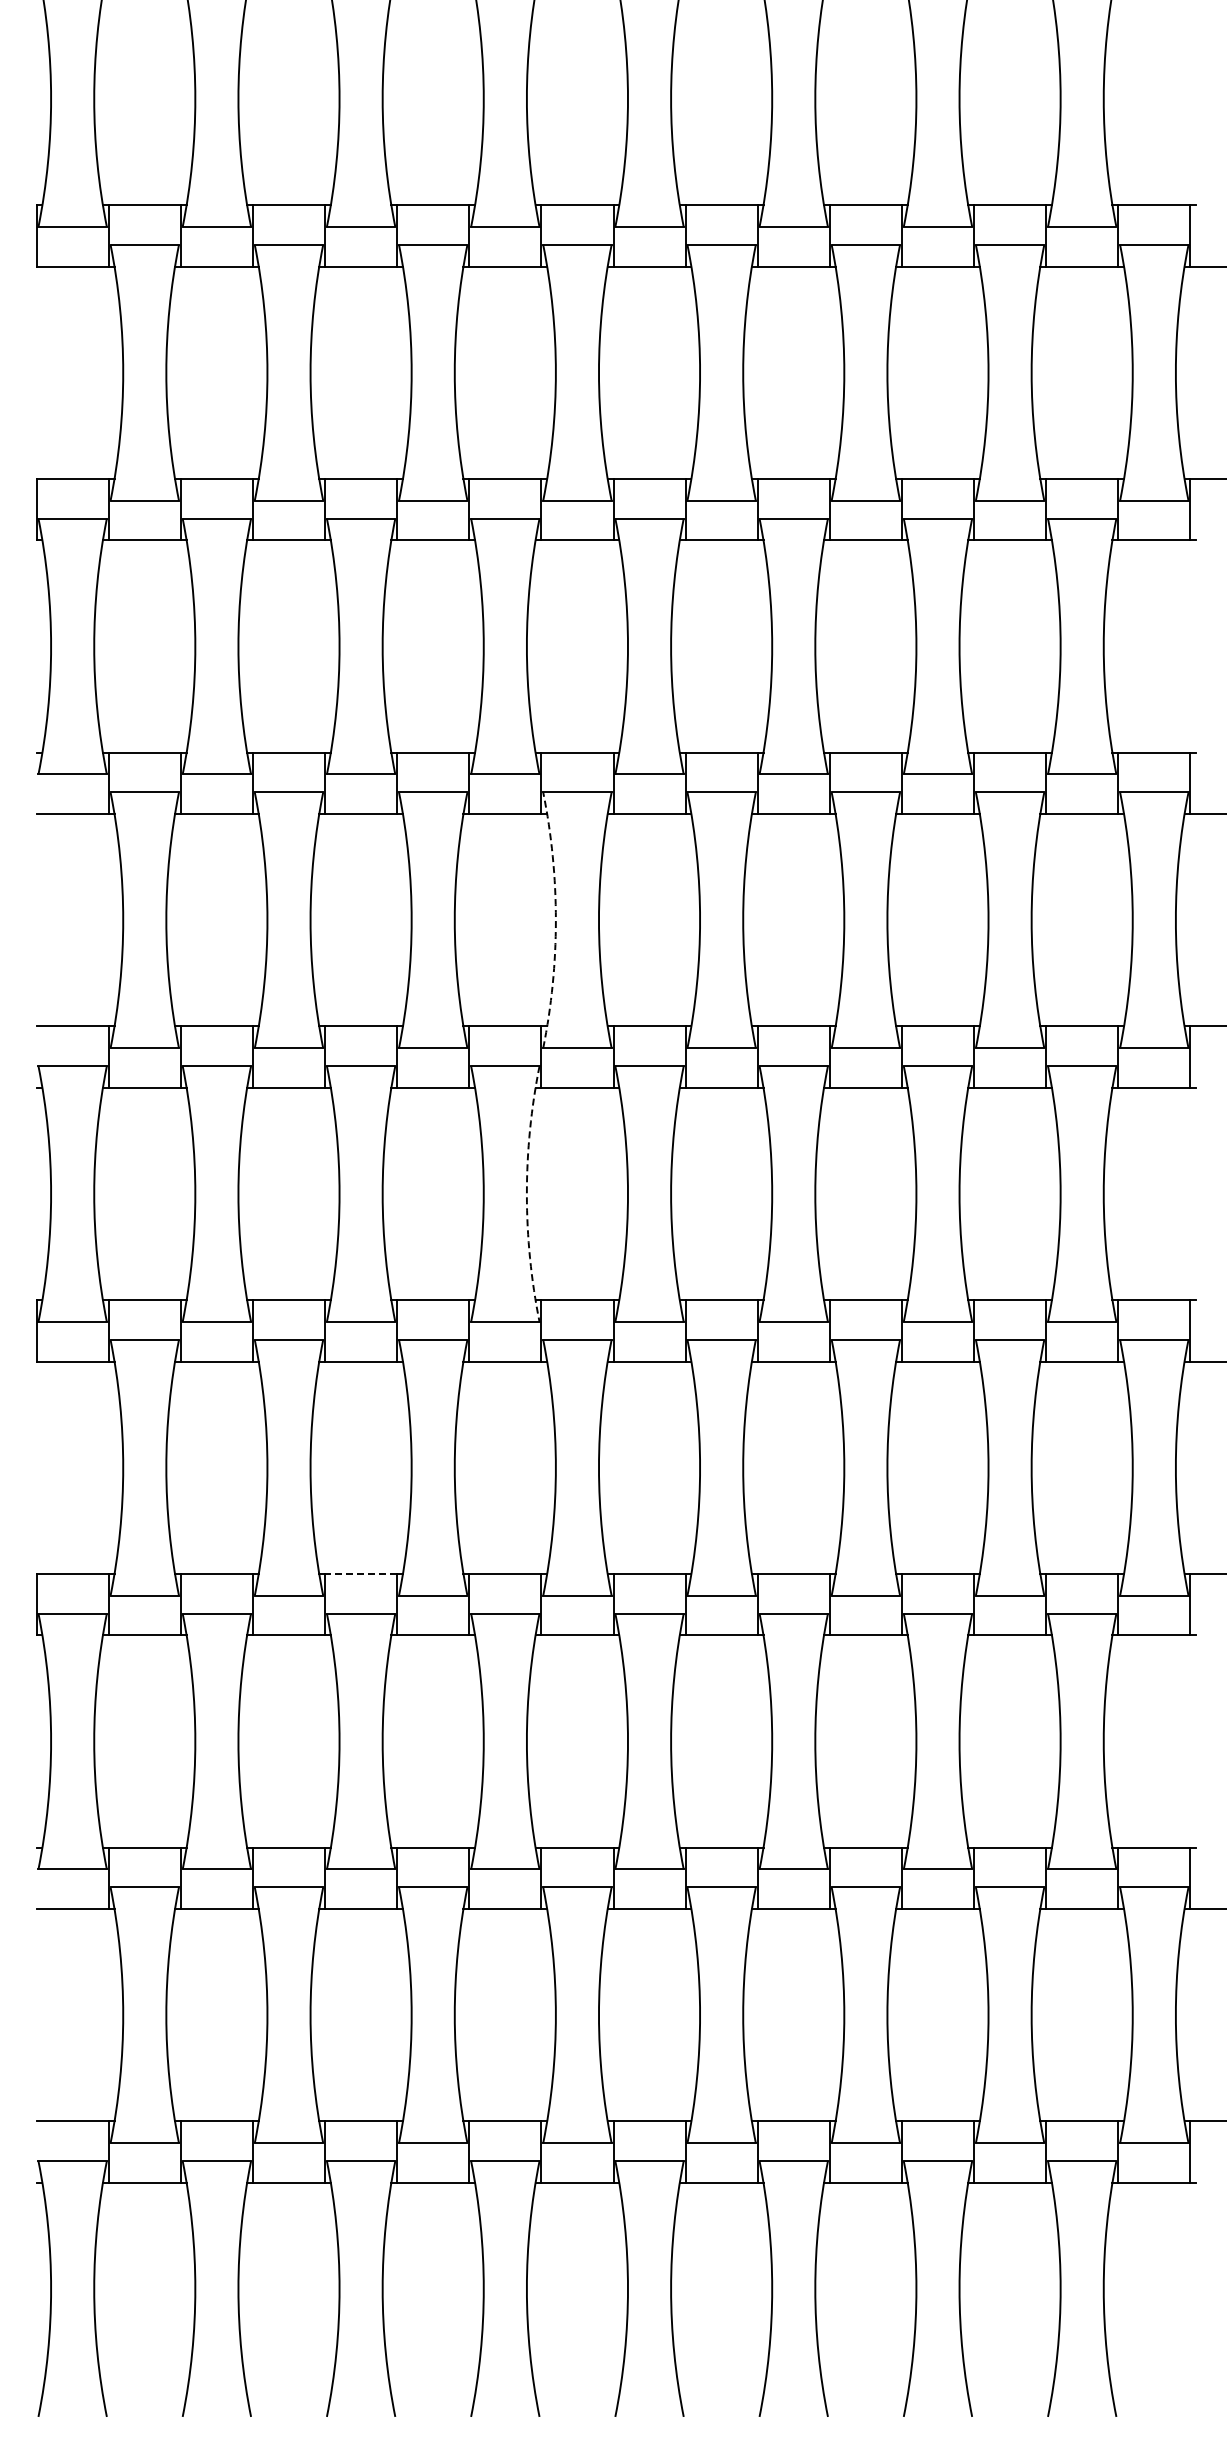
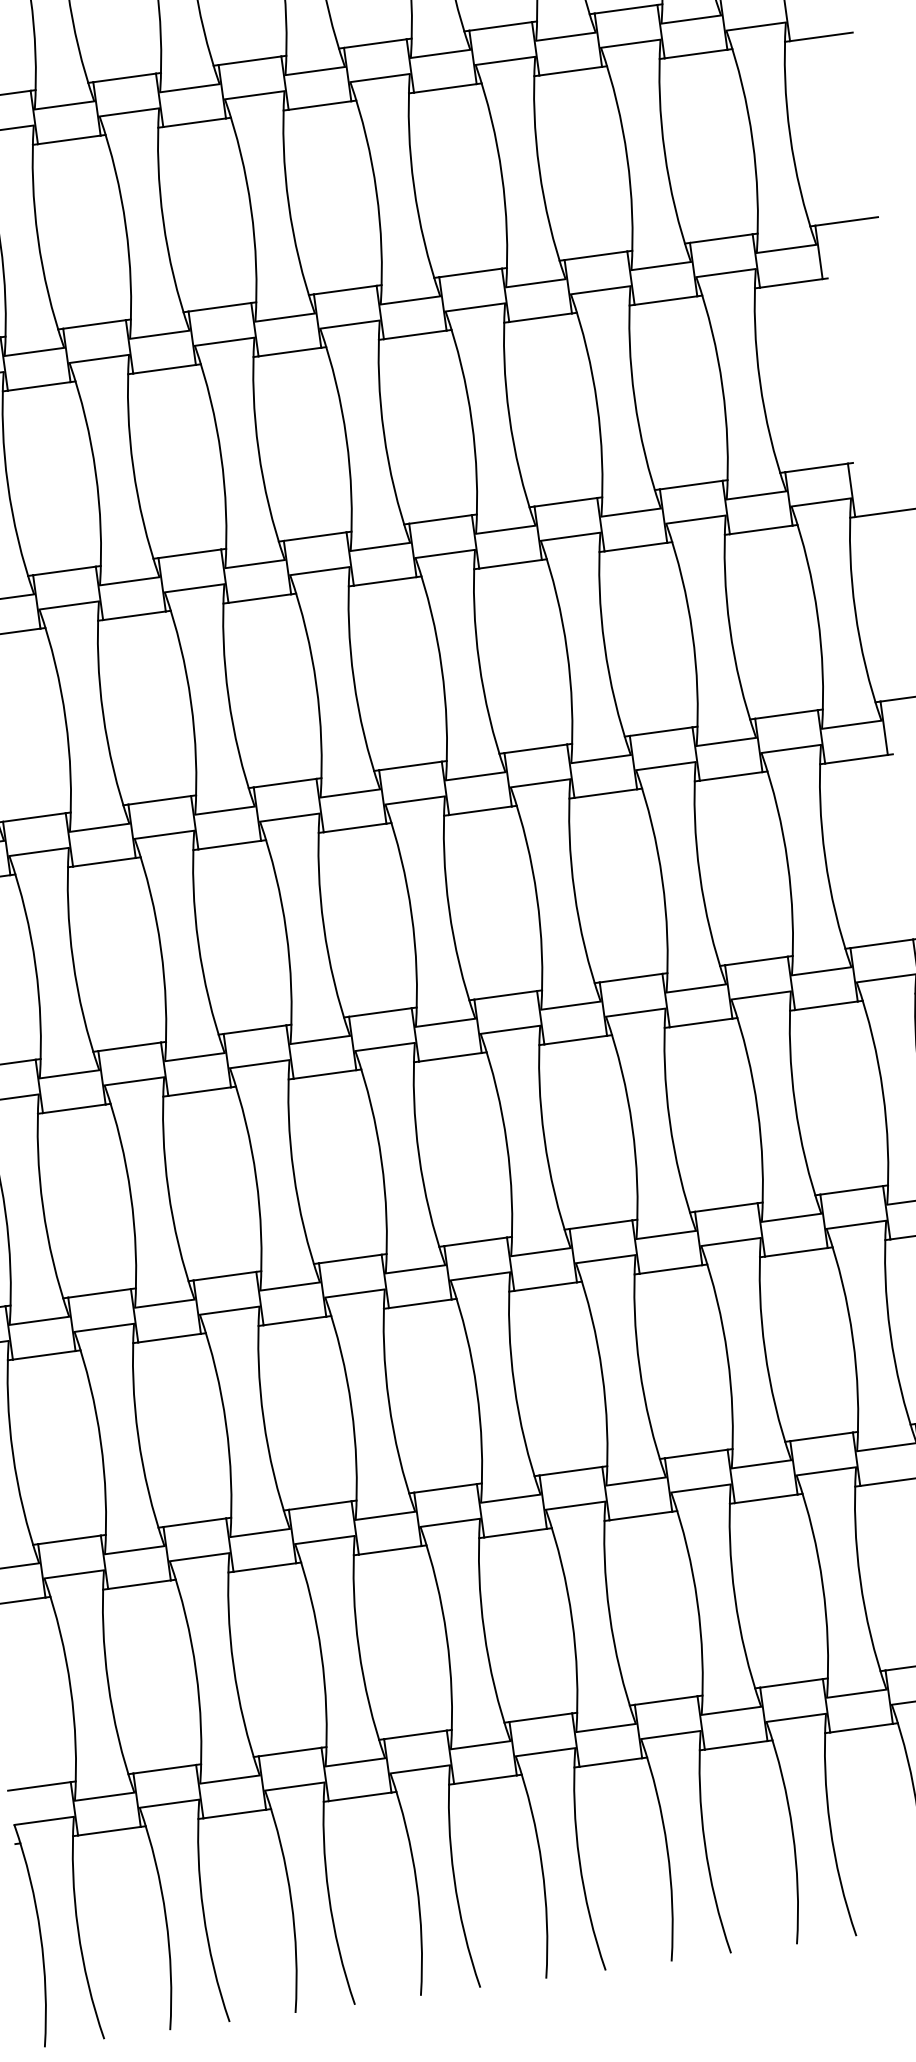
arc: (555, 920) -> (316, 685), dashed -> solid
arc: (526, 1194) -> (323, 926), dashed -> solid
line: (360, 1573) -> (224, 1275), dashed -> solid

